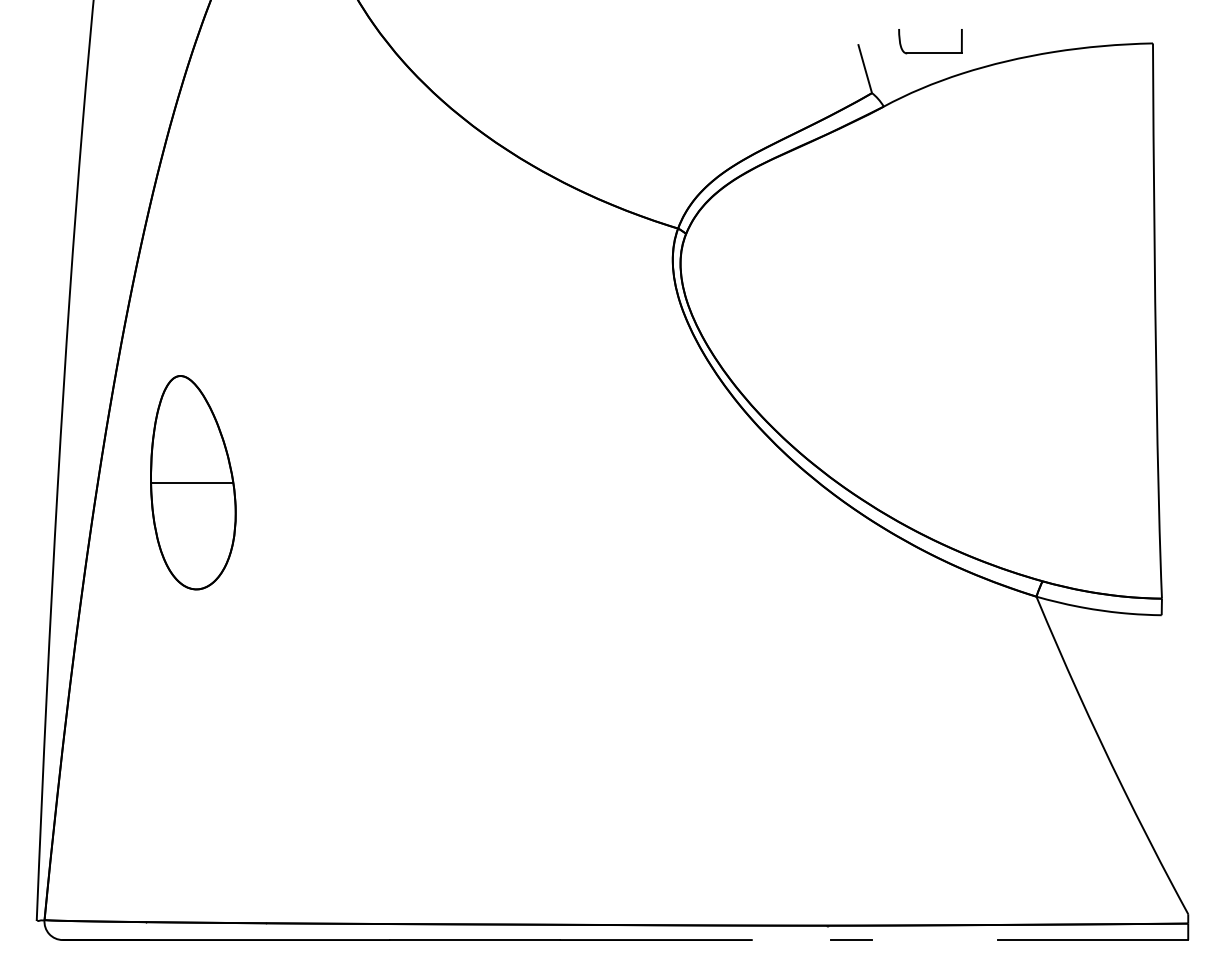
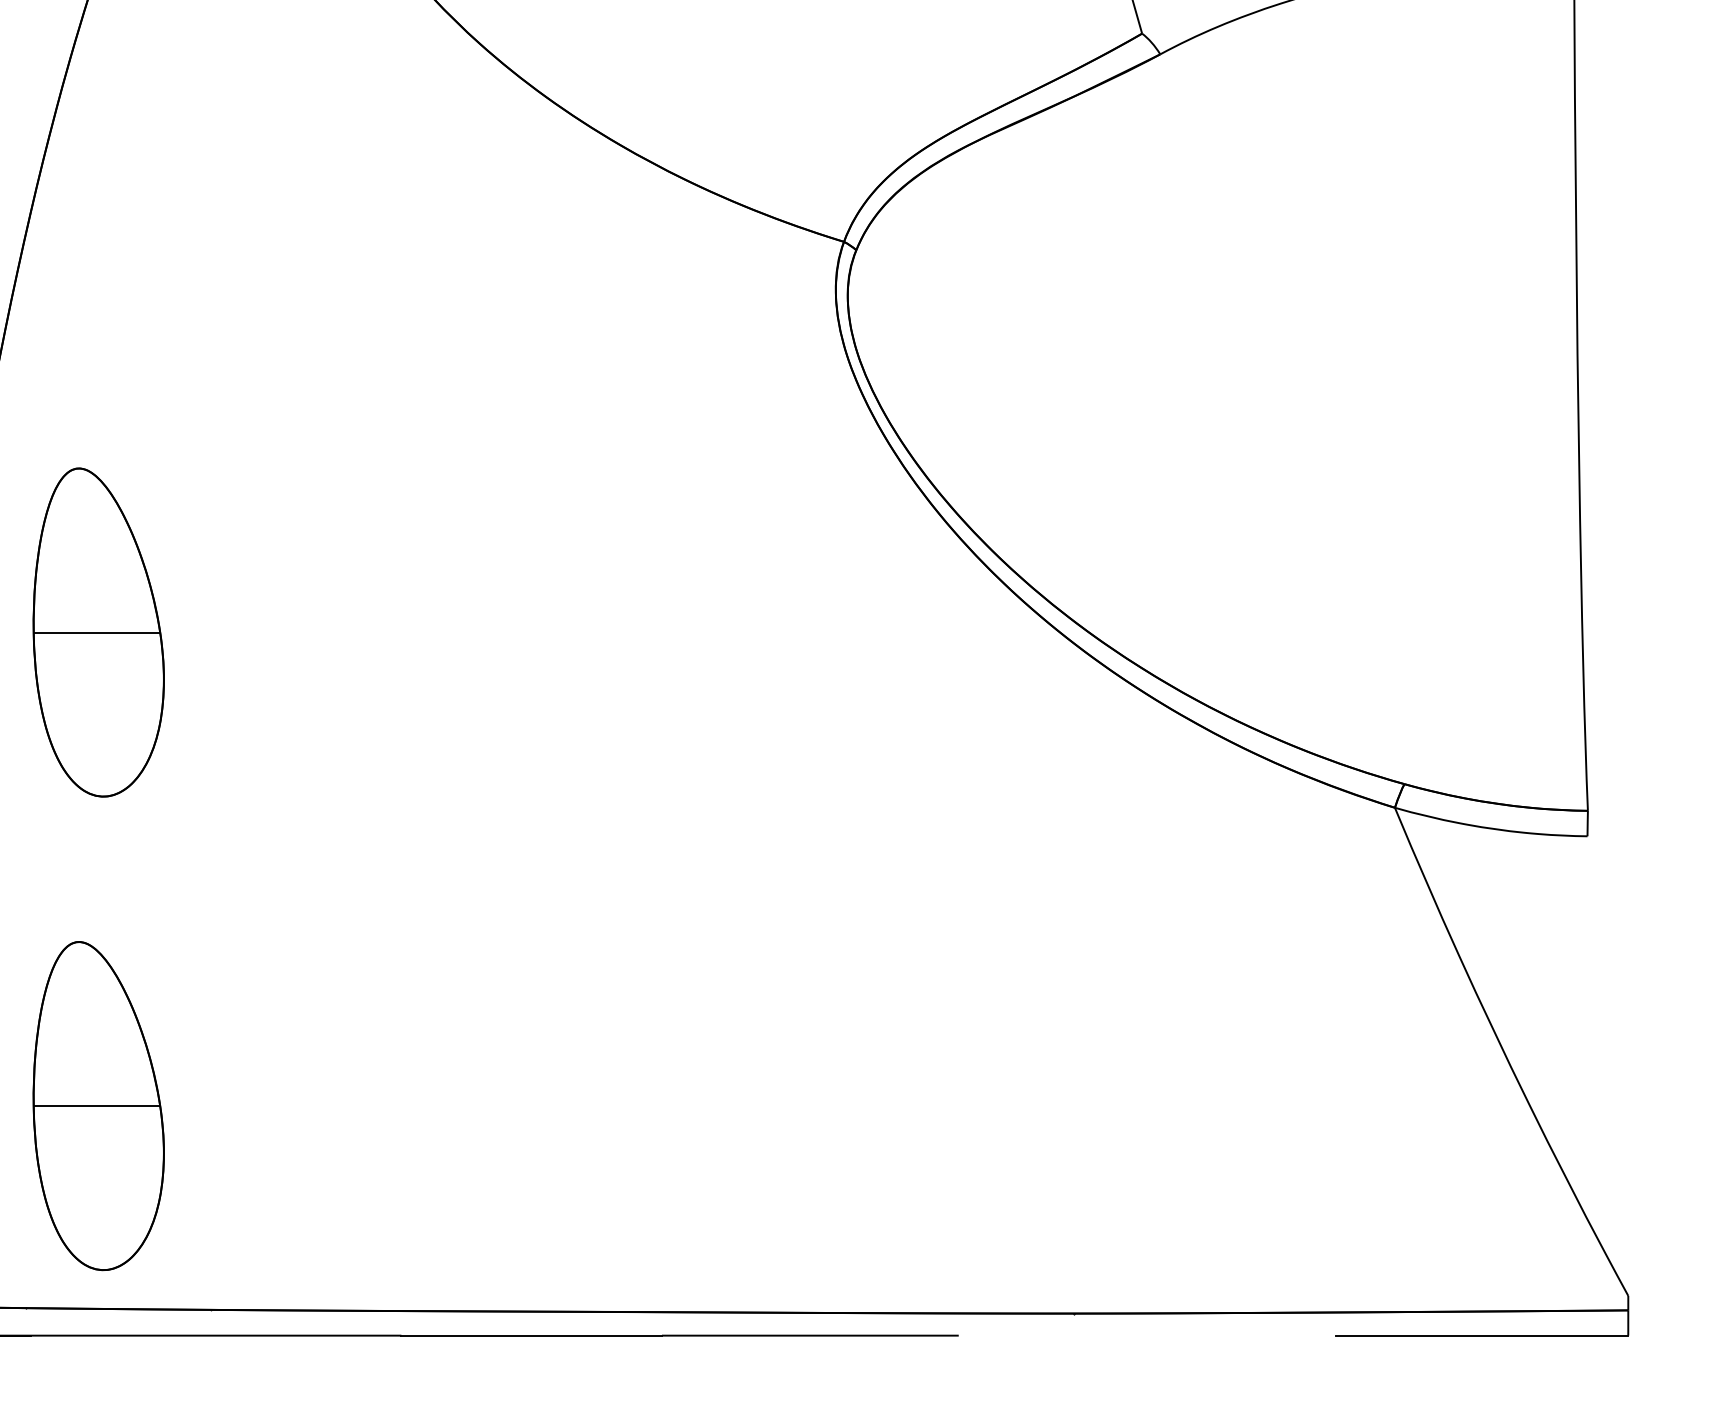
part: (193, 790) -> (98, 1105), added
line: (850, 940) -> (1109, 1336), removed

